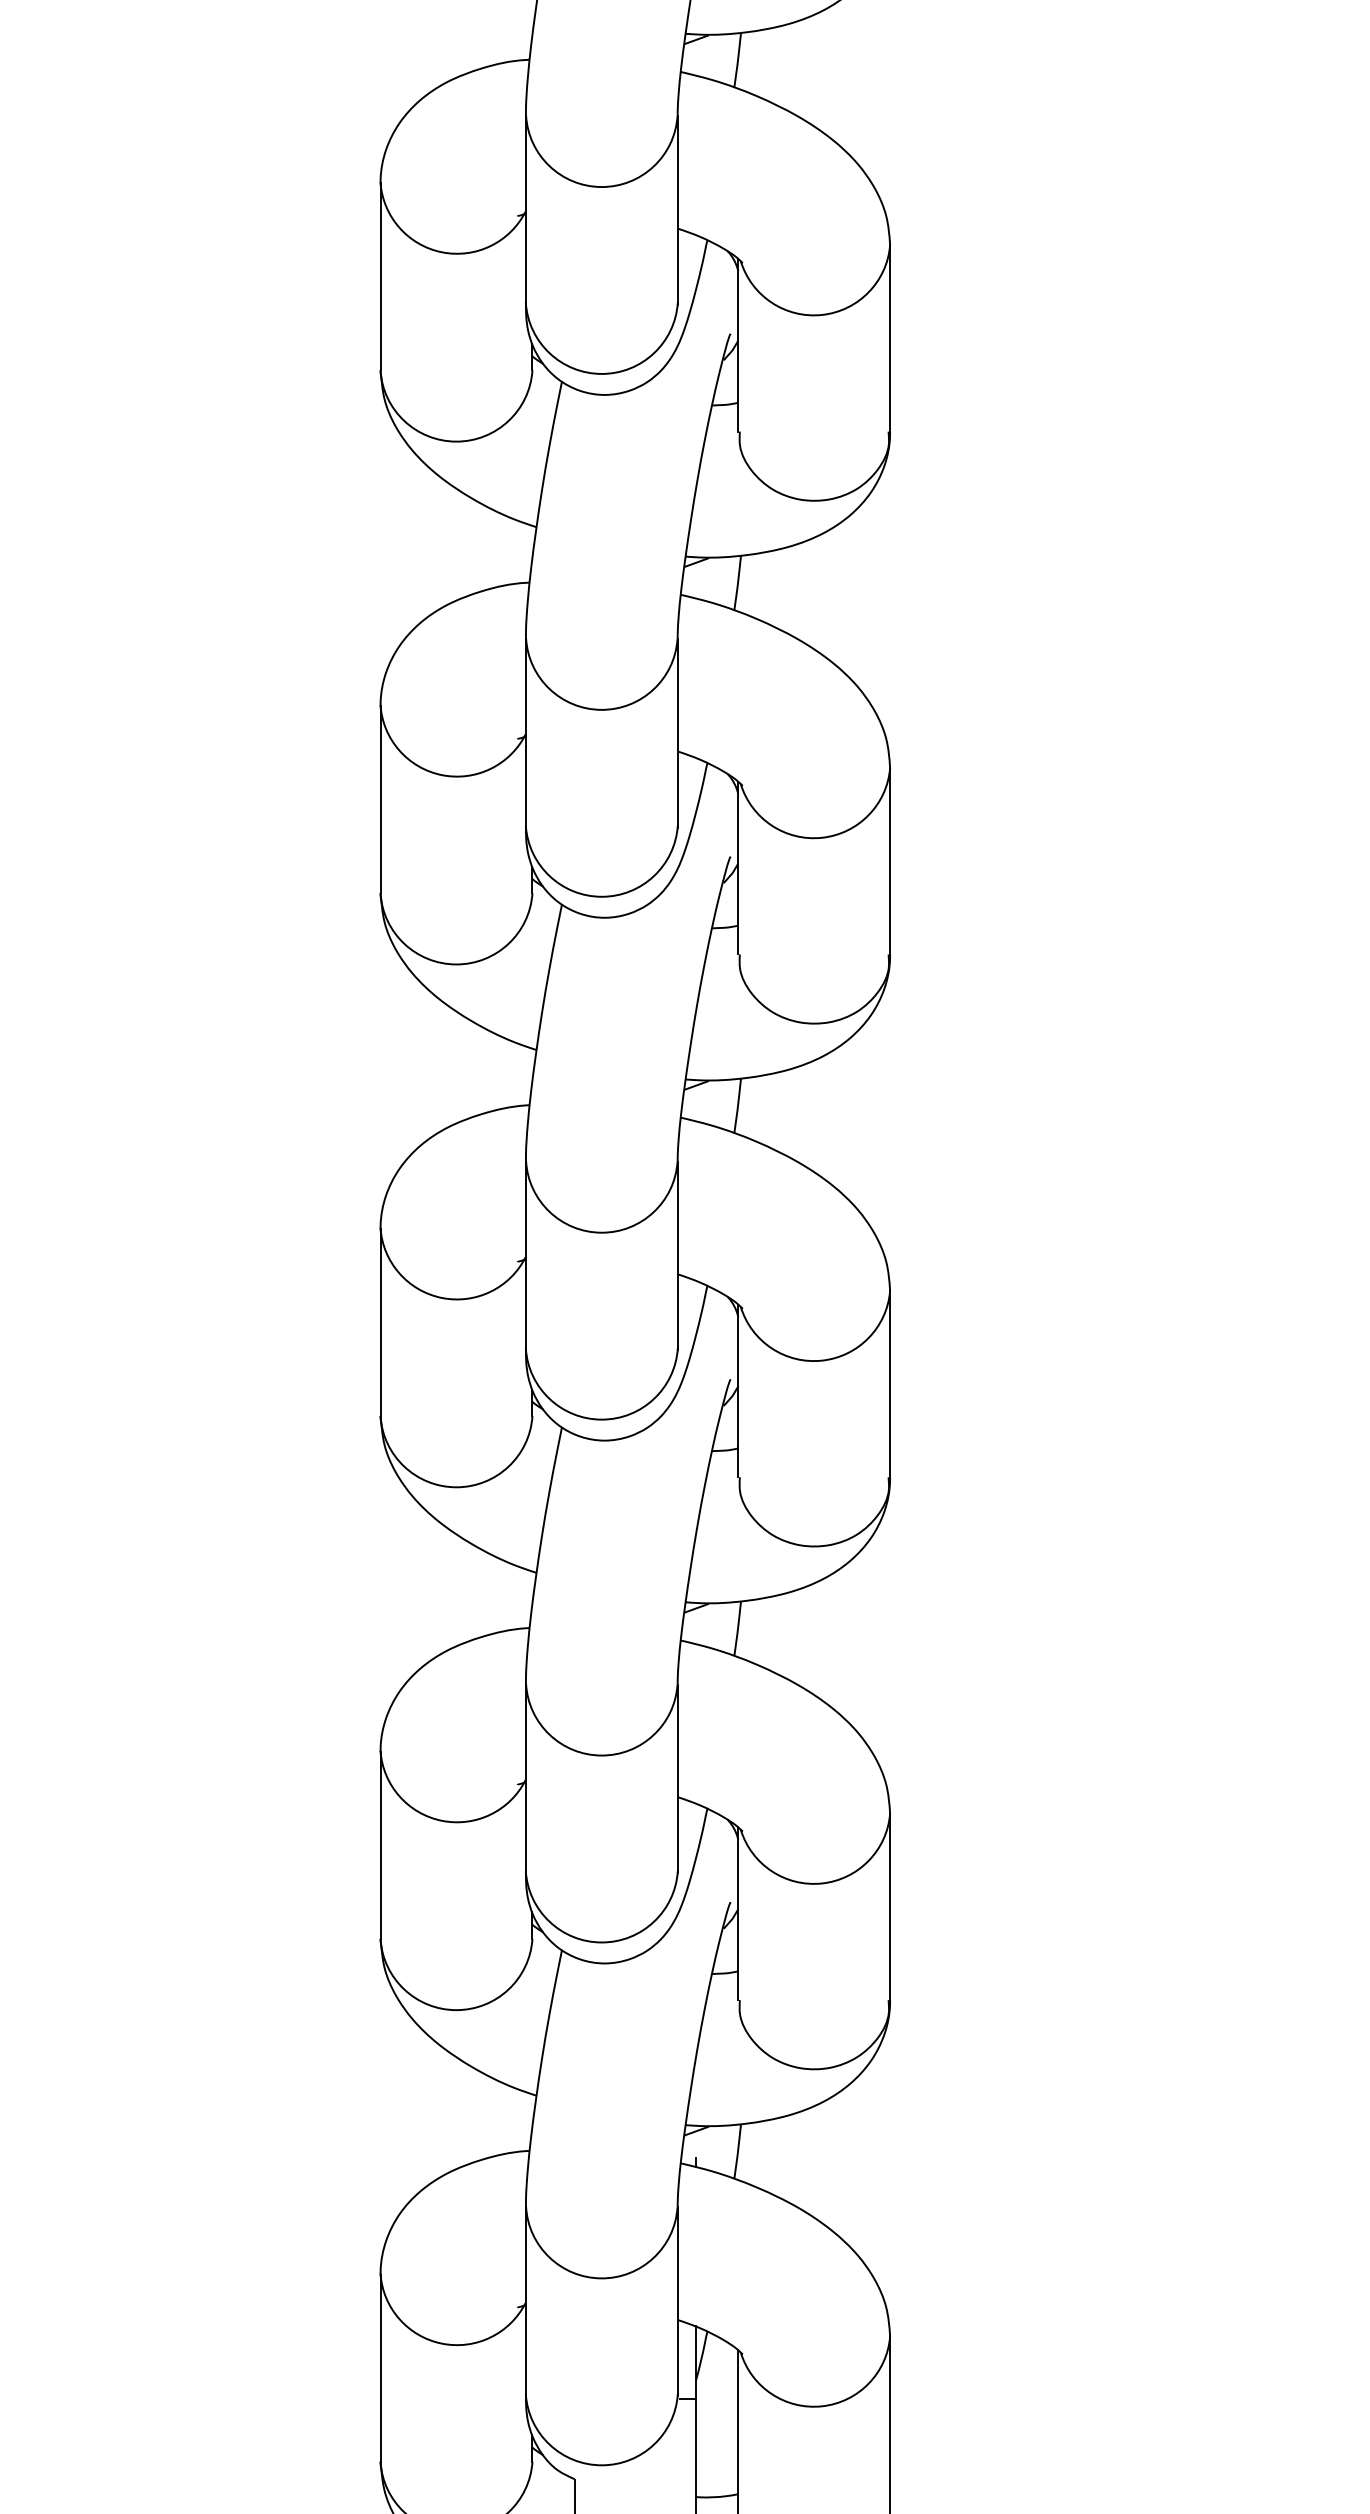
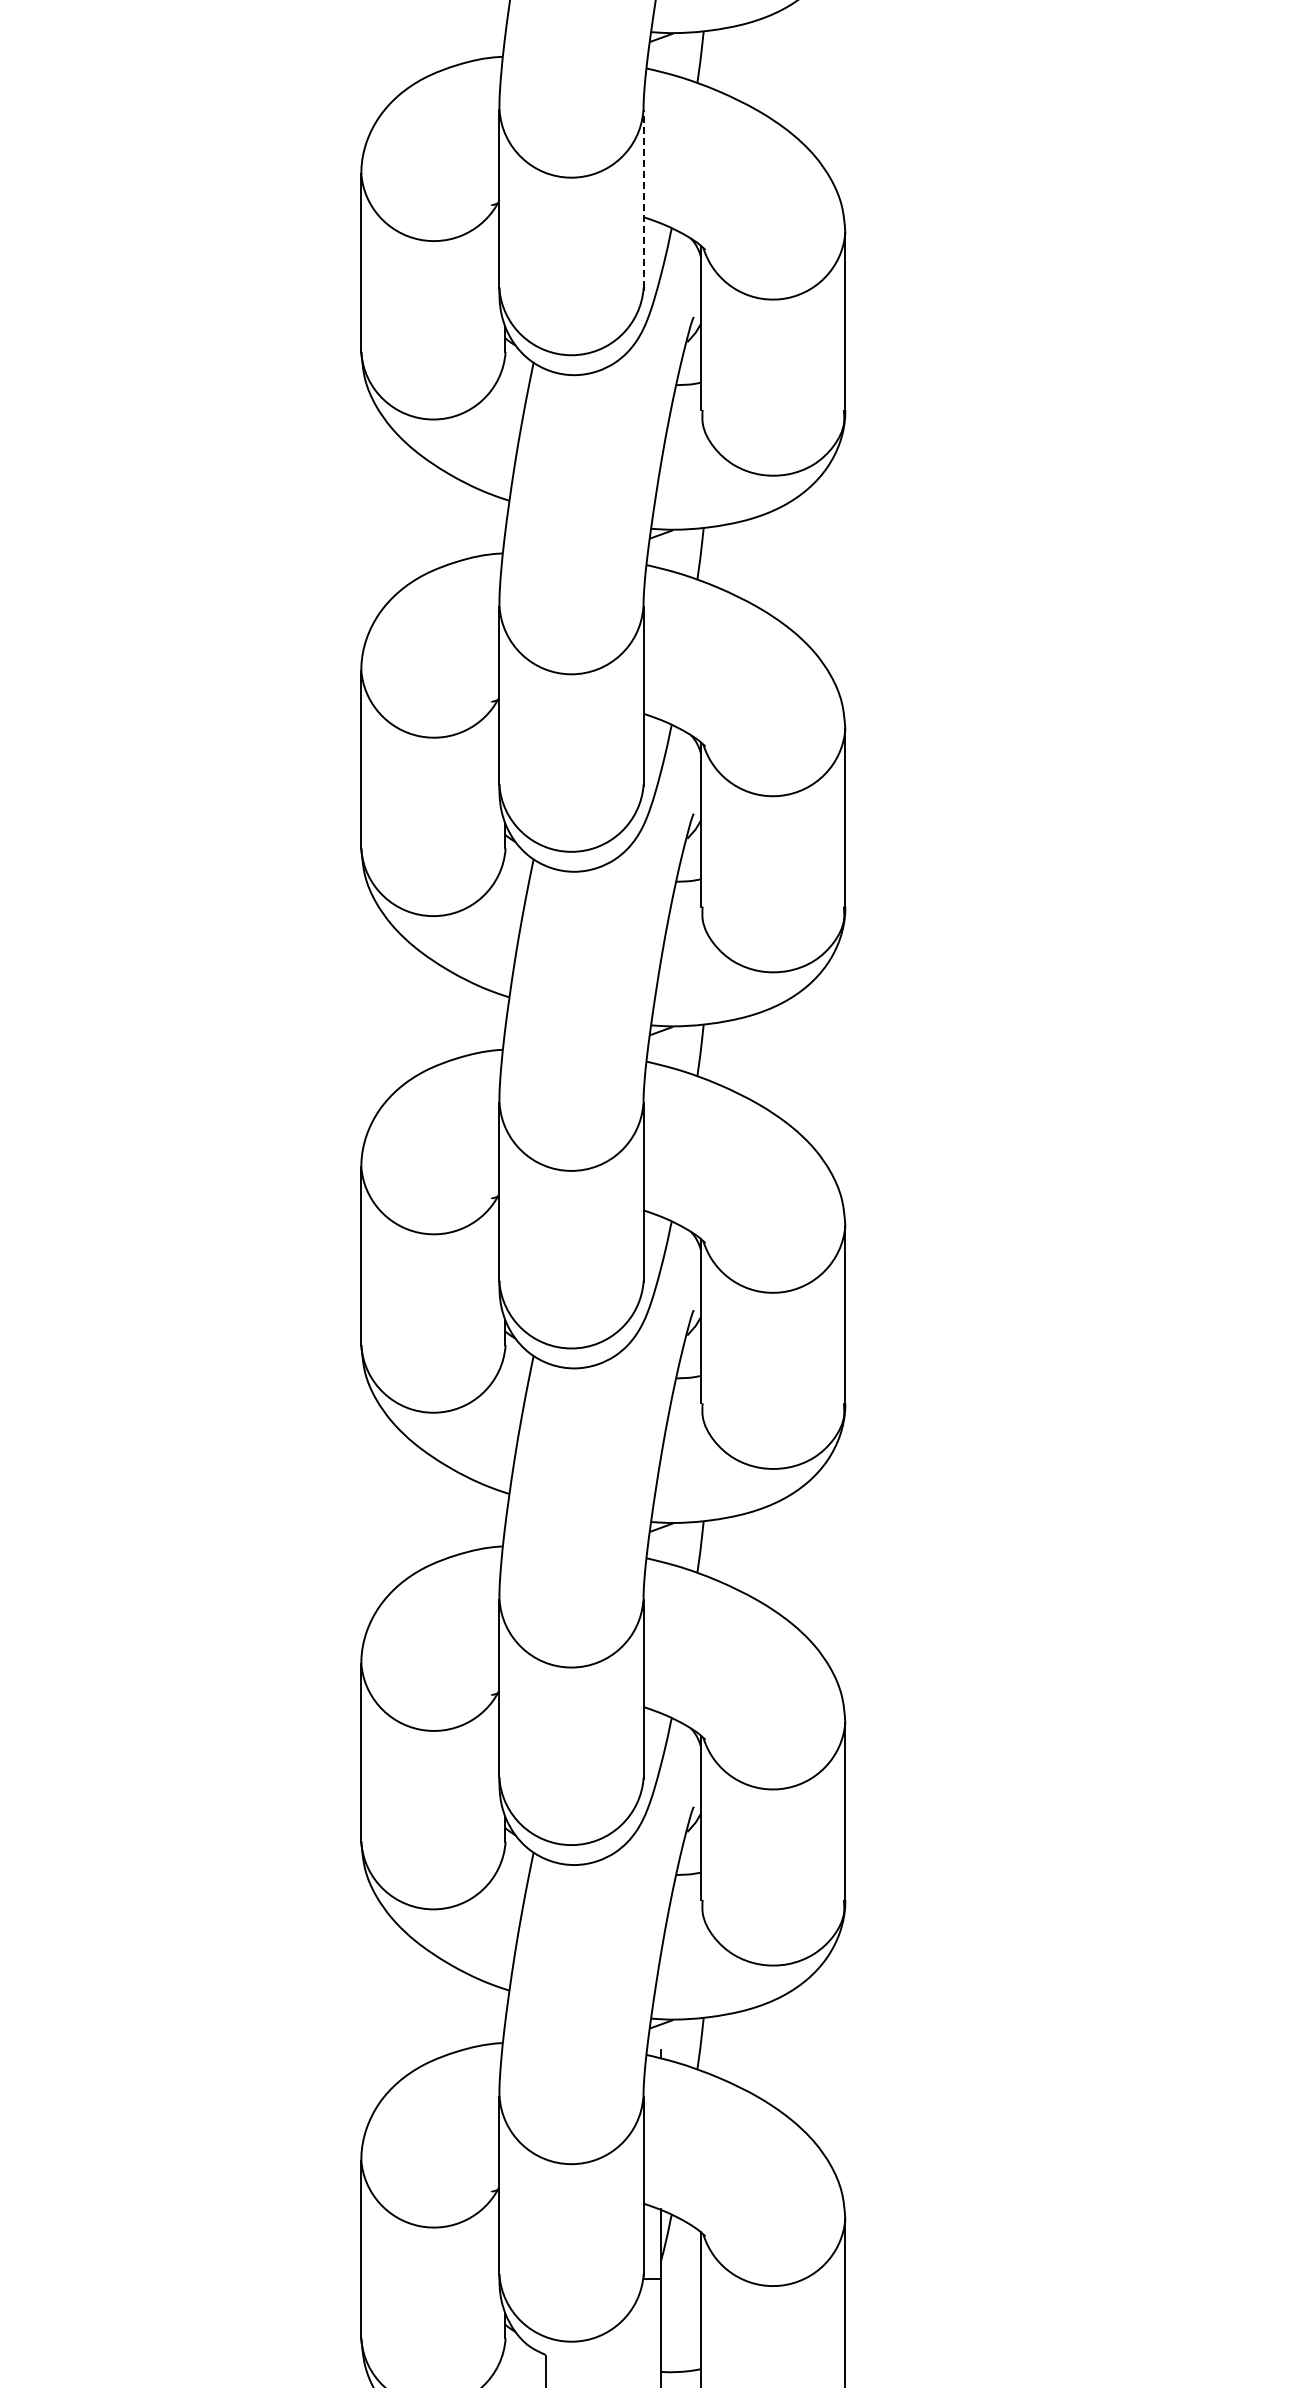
line: (677, 208) -> (643, 198), solid -> dashed

